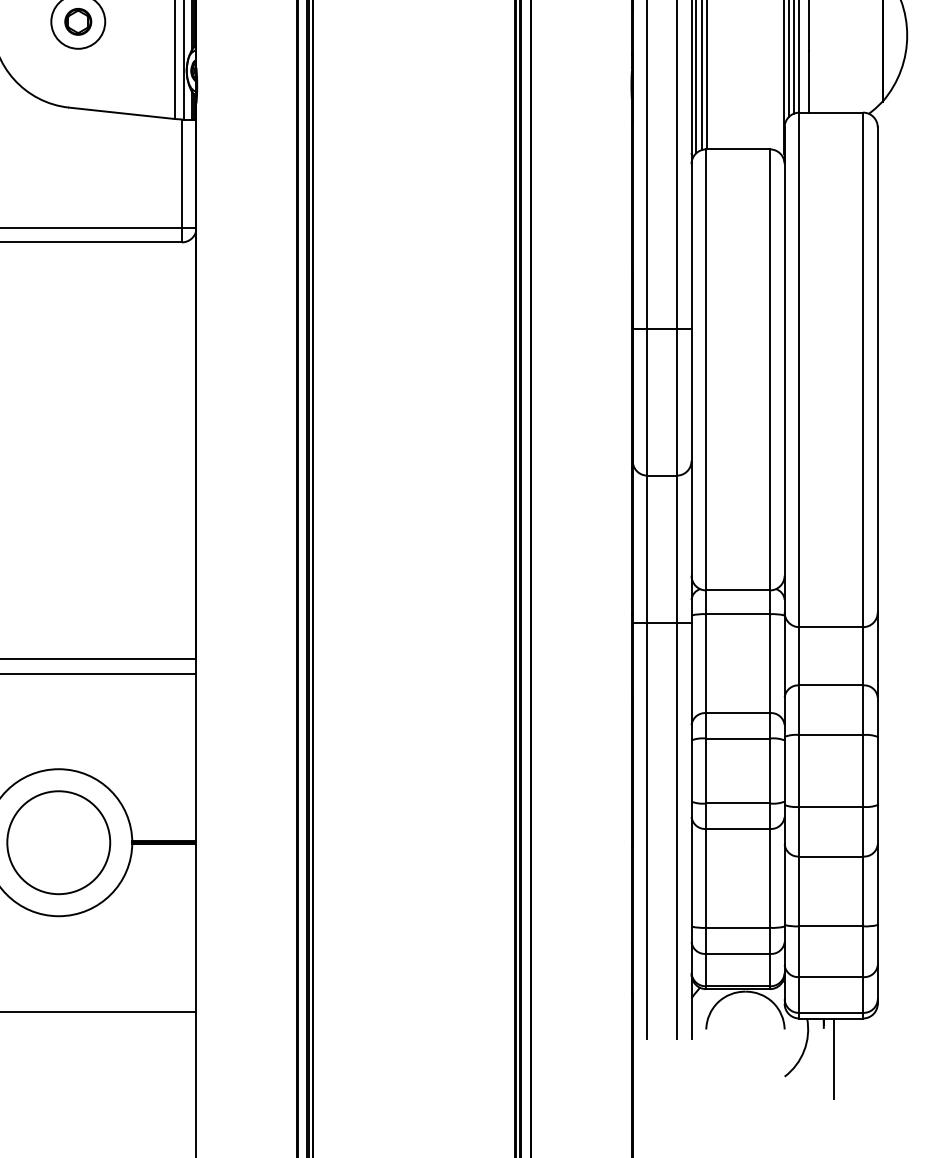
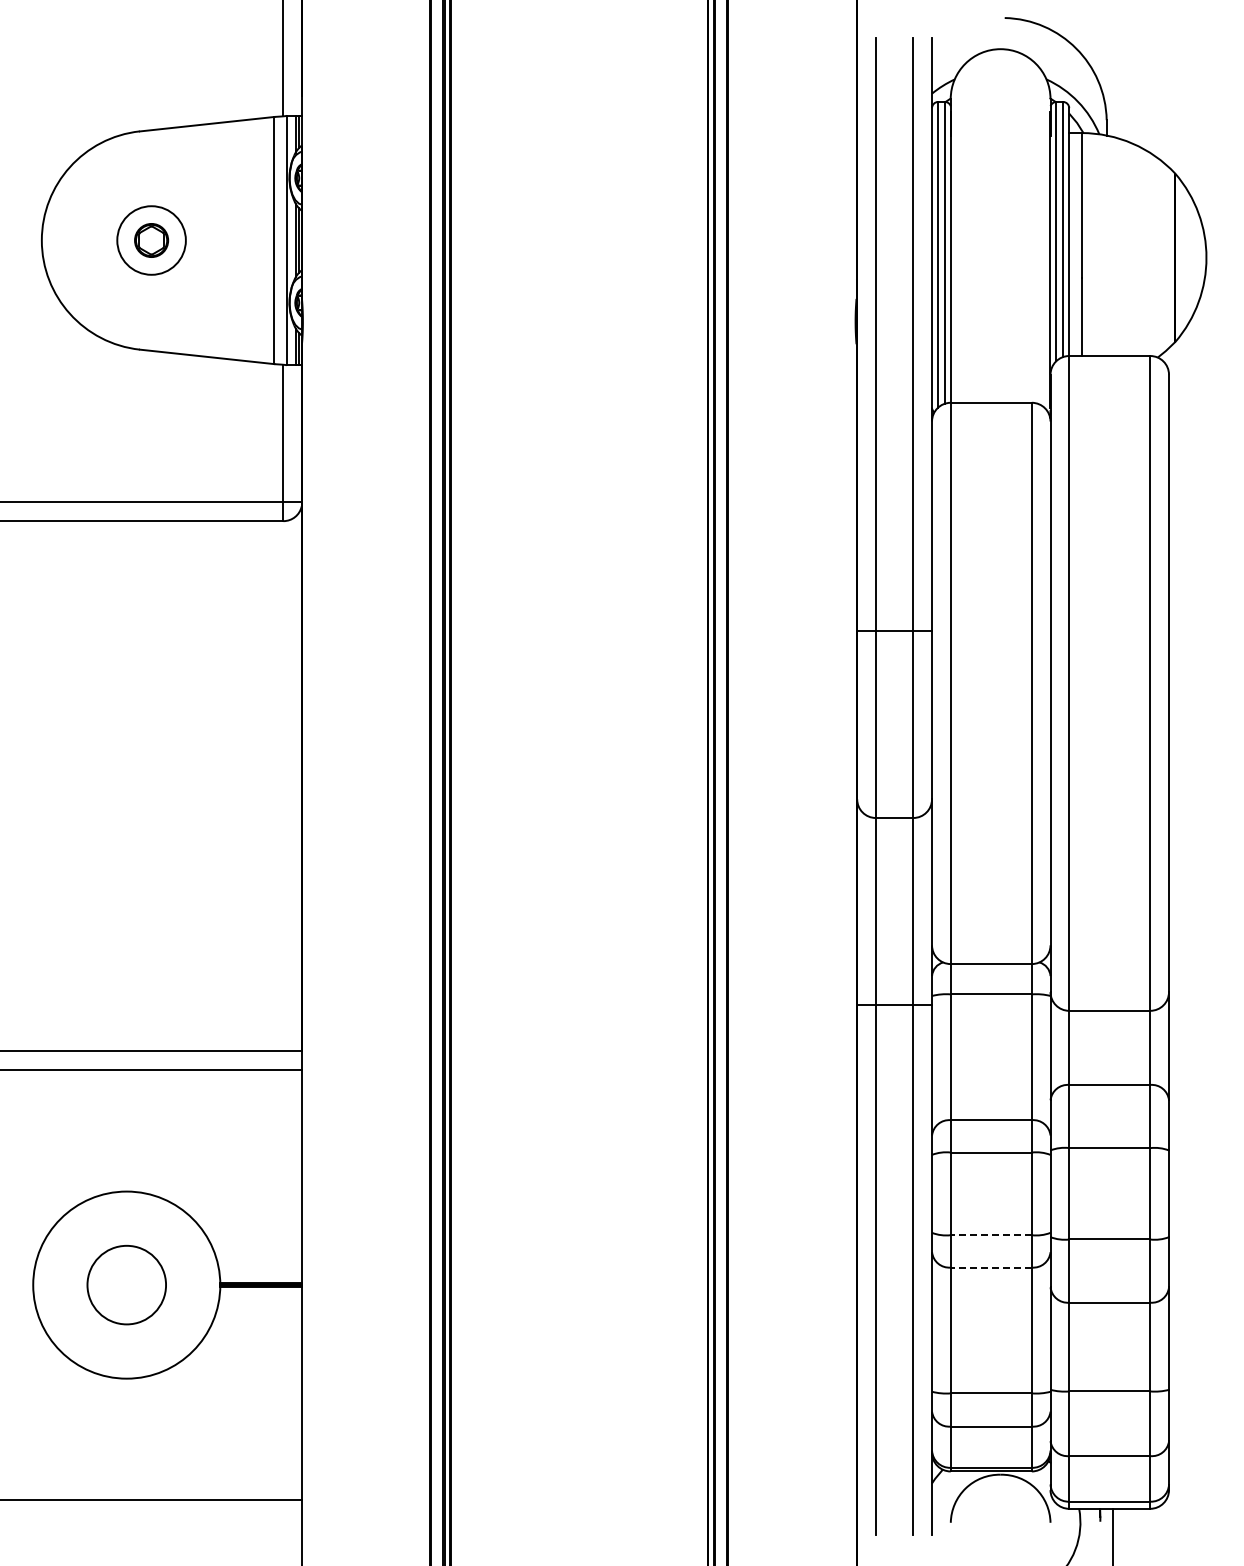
line: (738, 803) -> (991, 1235), solid -> dashed
line: (738, 828) -> (991, 1267), solid -> dashed
circle: (58, 842) -> (126, 1284), size x0.6

